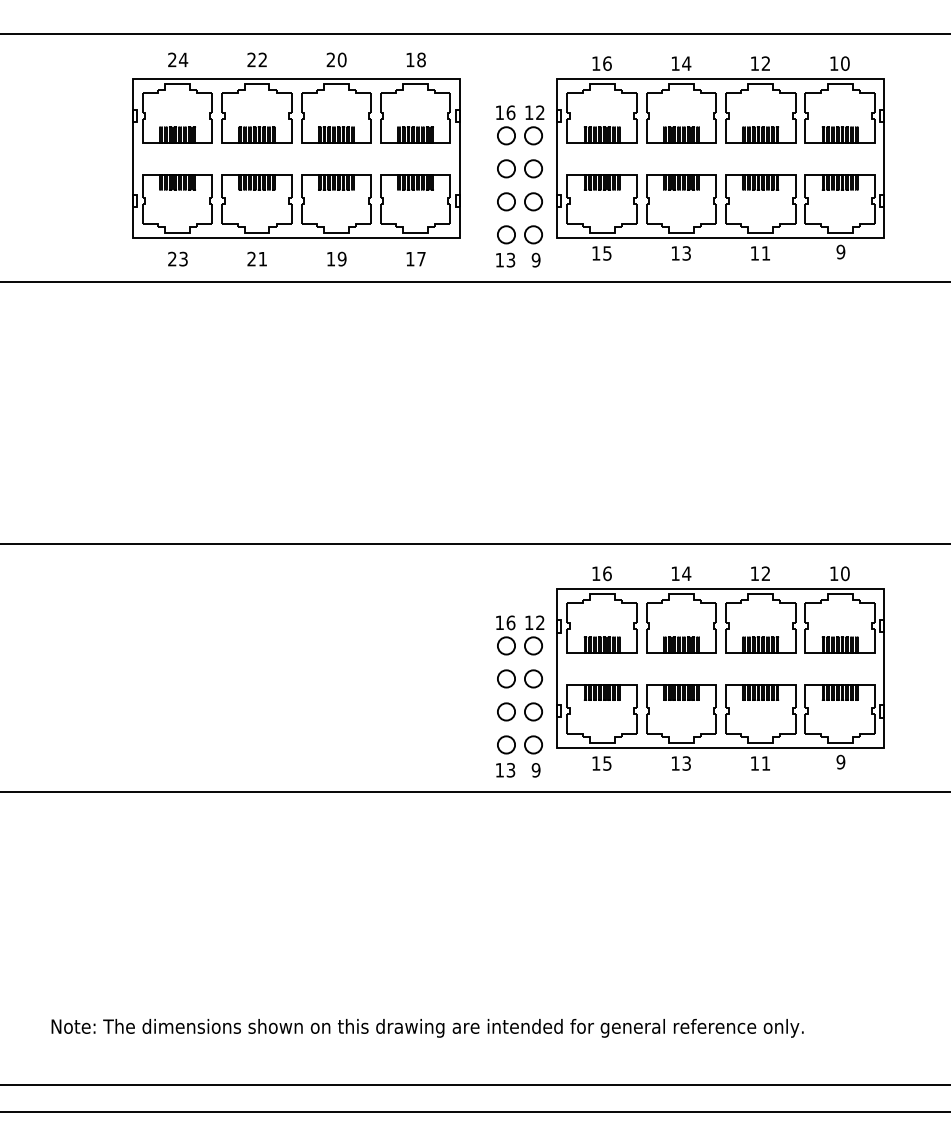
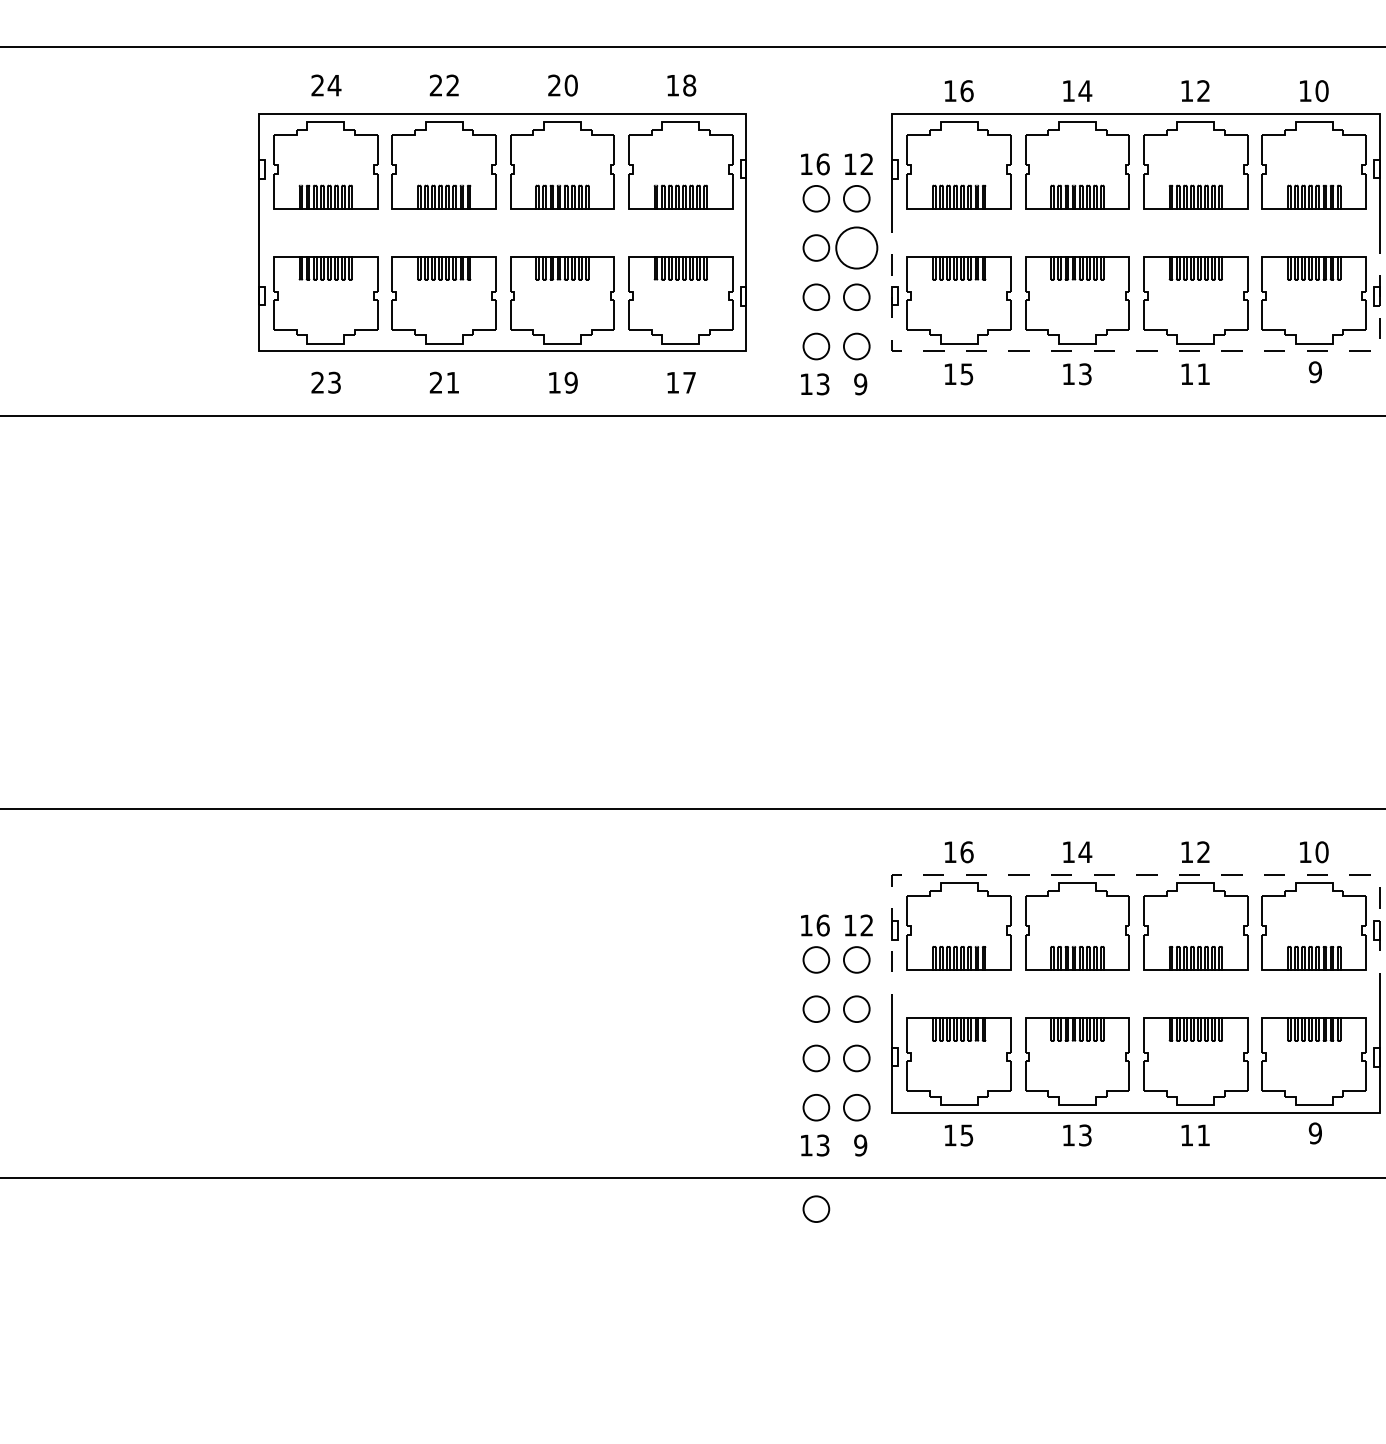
circle: (533, 168) -> (856, 247), size x1.6
line: (720, 238) -> (1135, 351), solid -> dashed
line: (720, 589) -> (1135, 875), solid -> dashed
circle: (506, 812) -> (816, 1208), added

